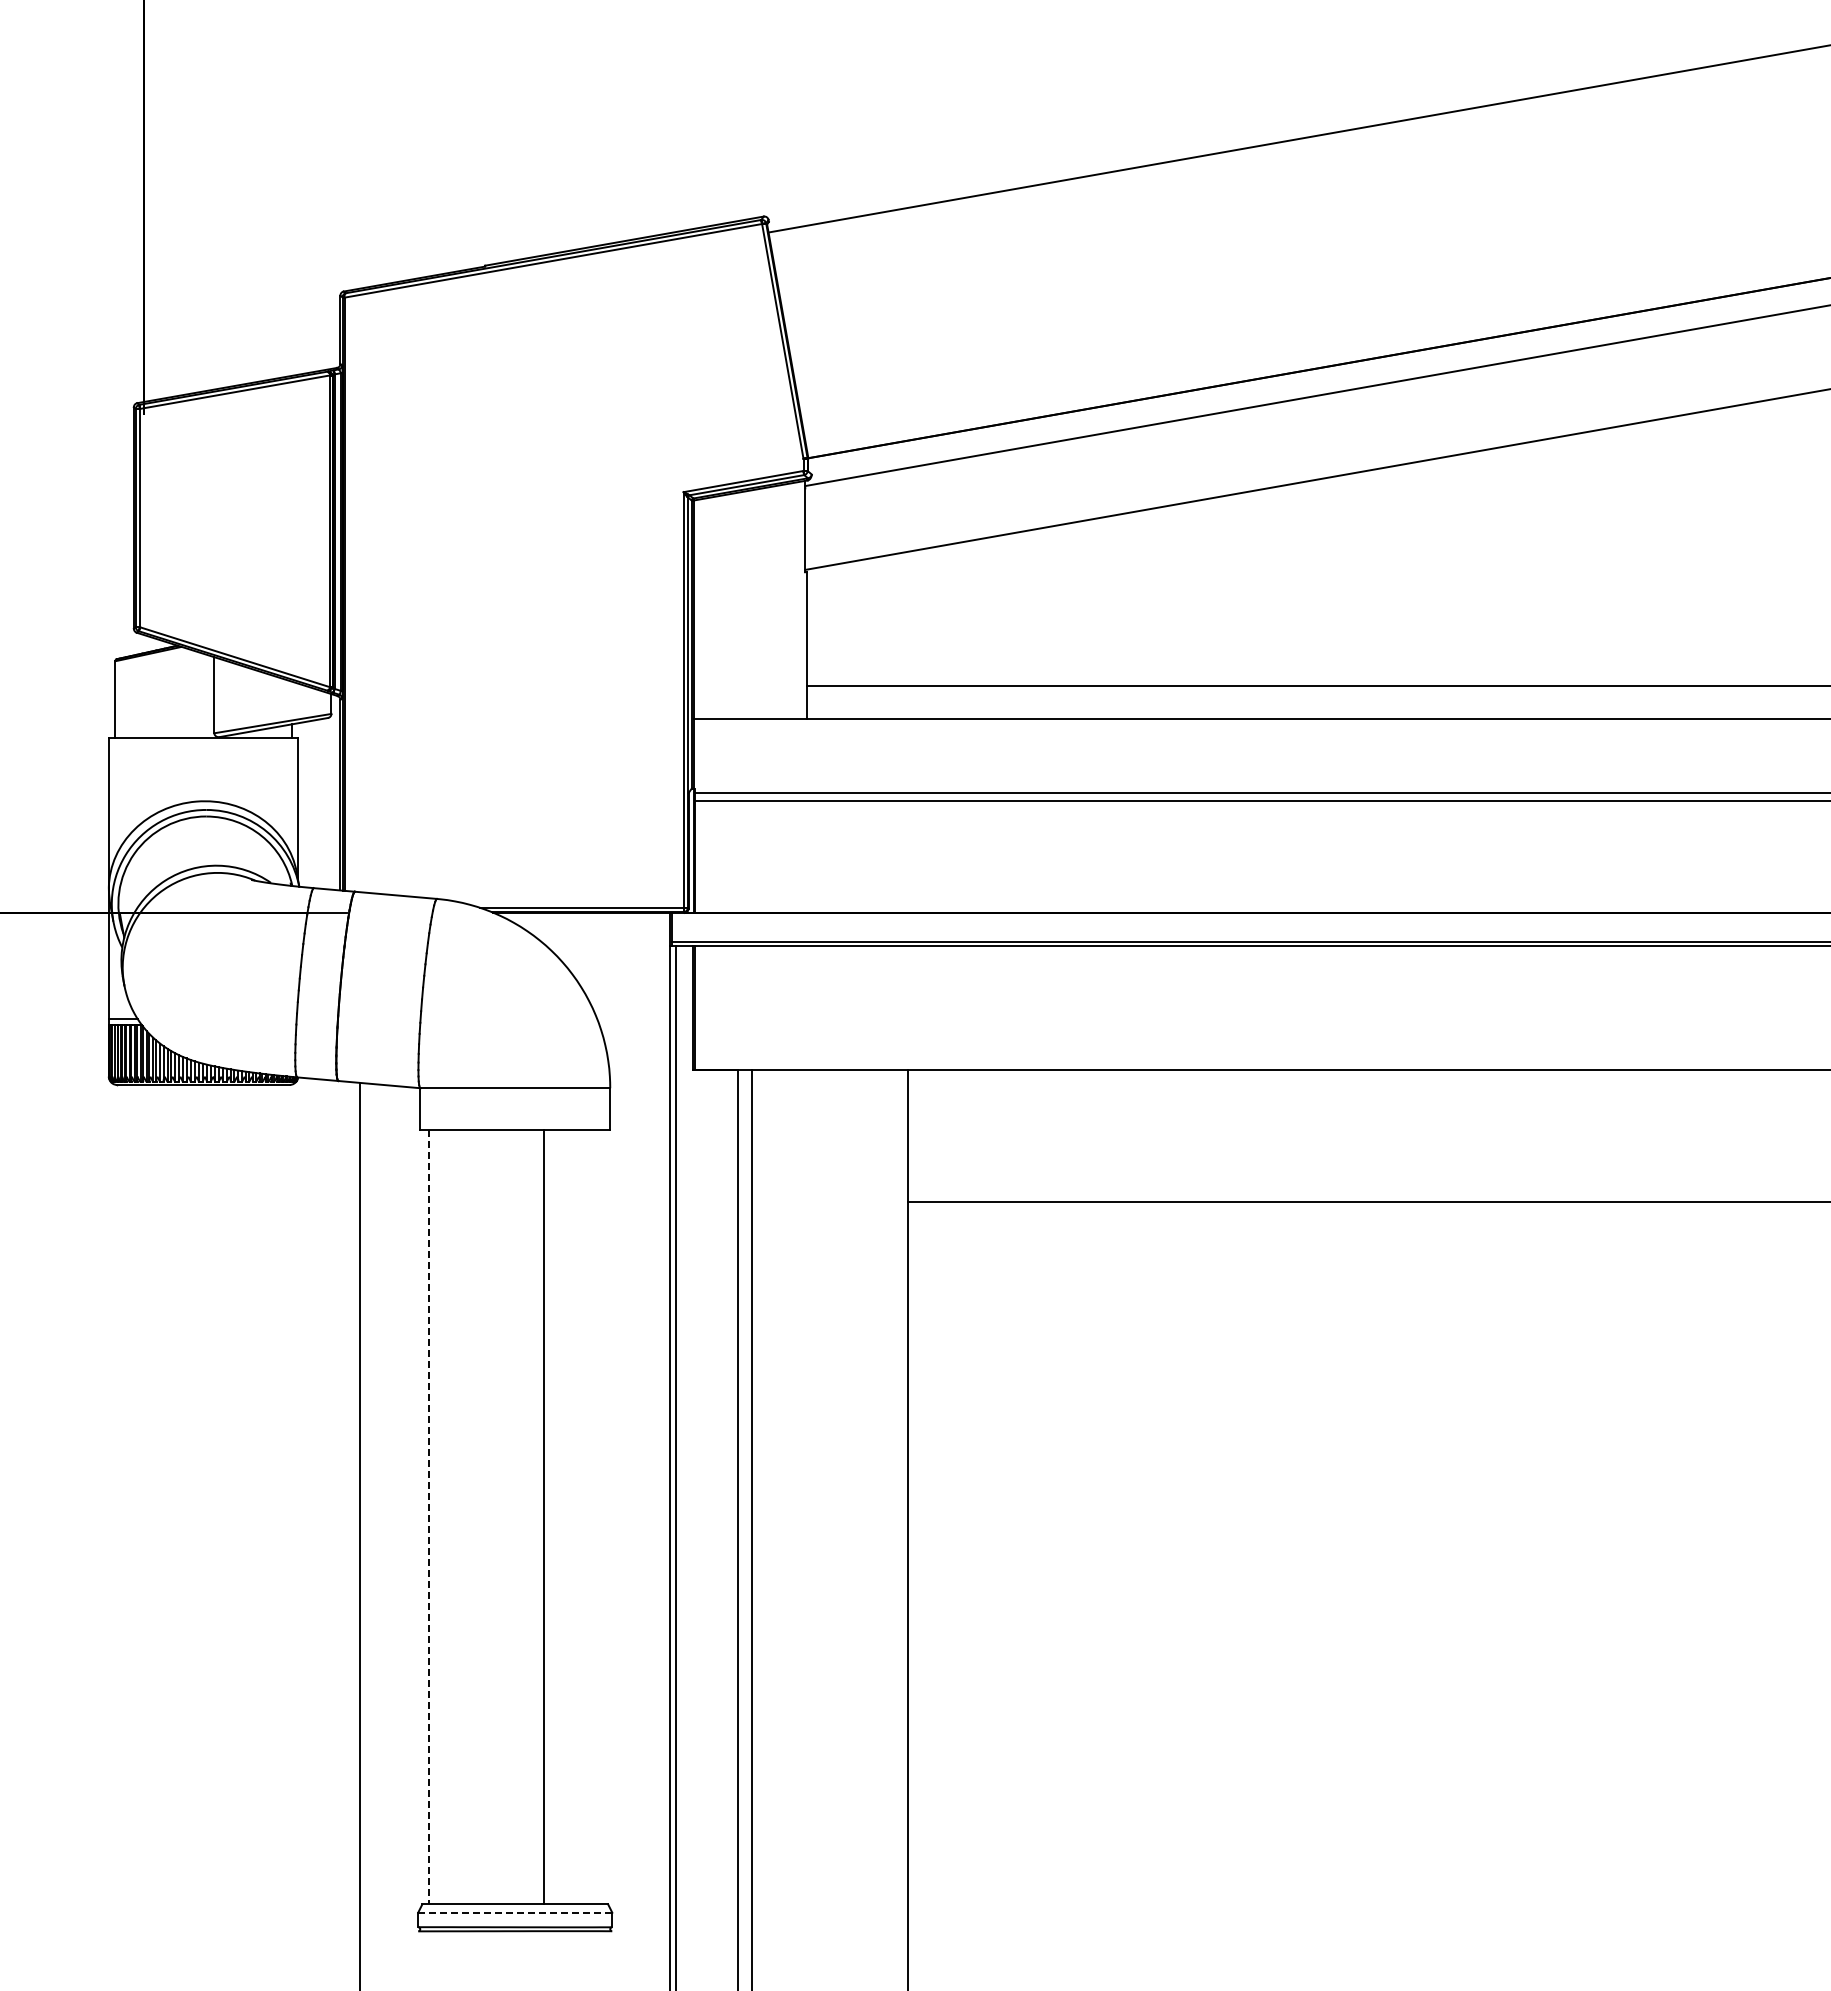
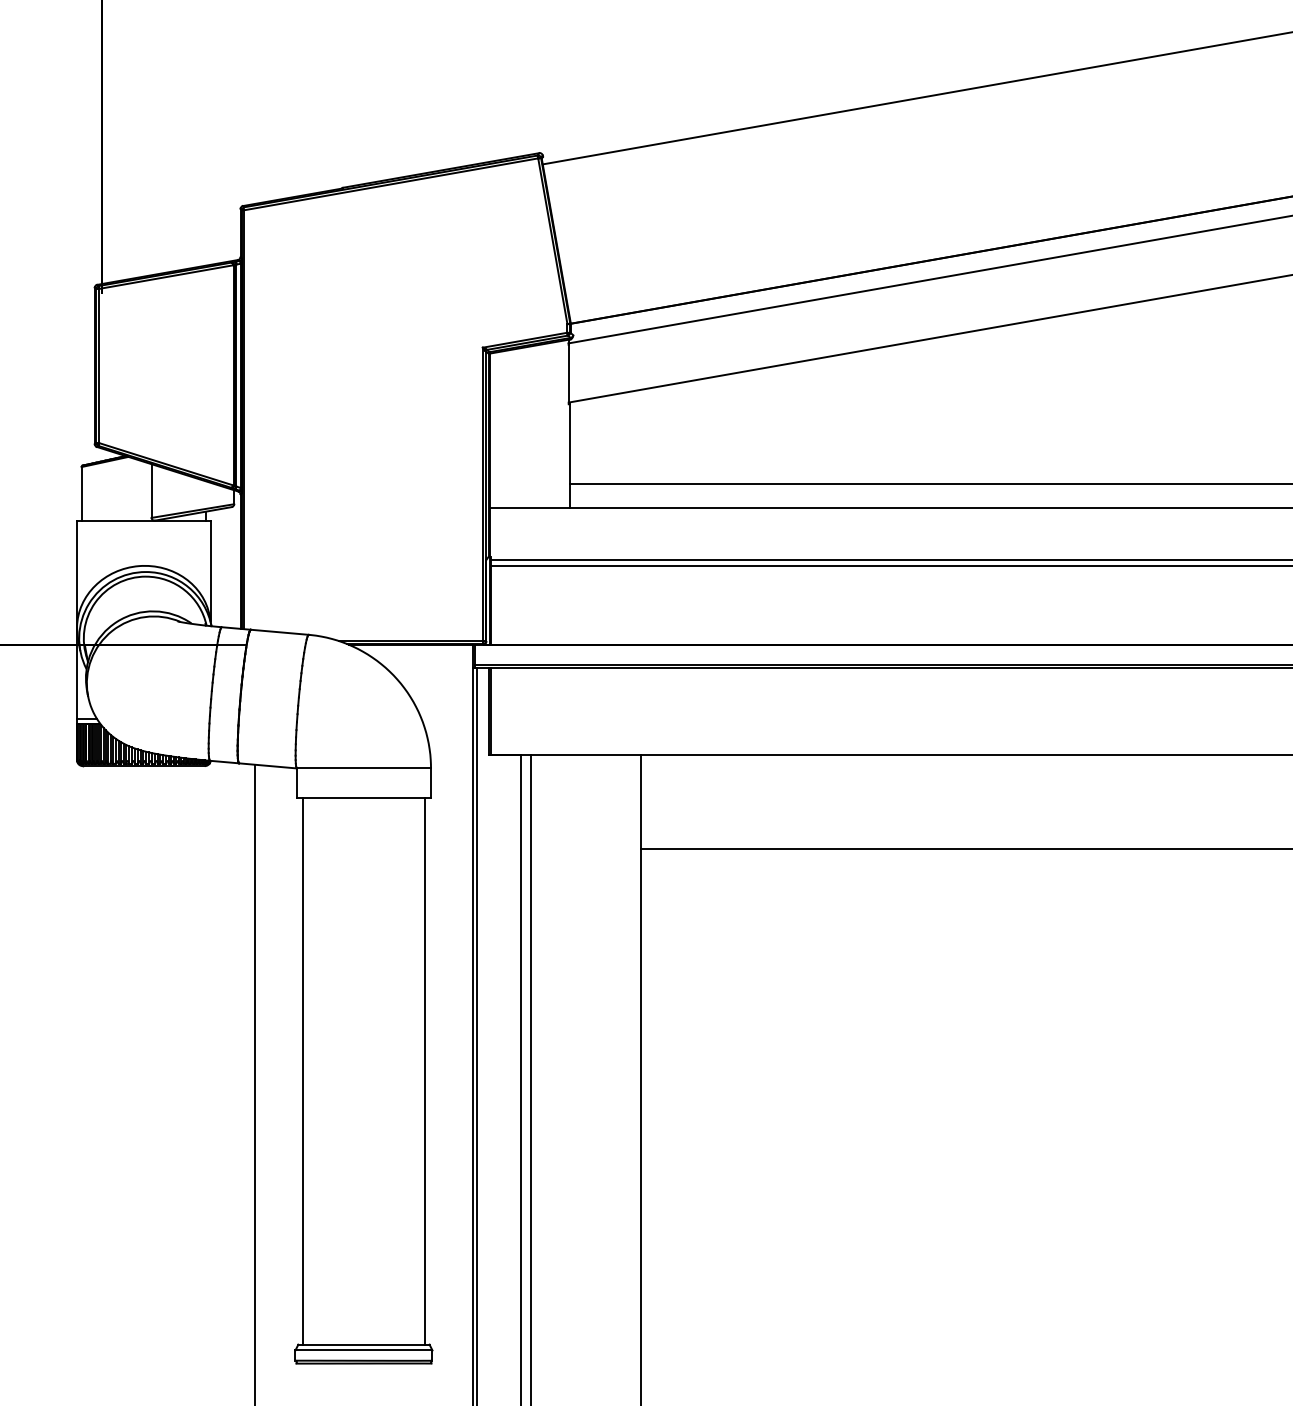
line: (543, 1516) -> (424, 1070), moved
line: (428, 1517) -> (302, 1071), dashed -> solid
line: (514, 1912) -> (363, 1350), dashed -> solid

